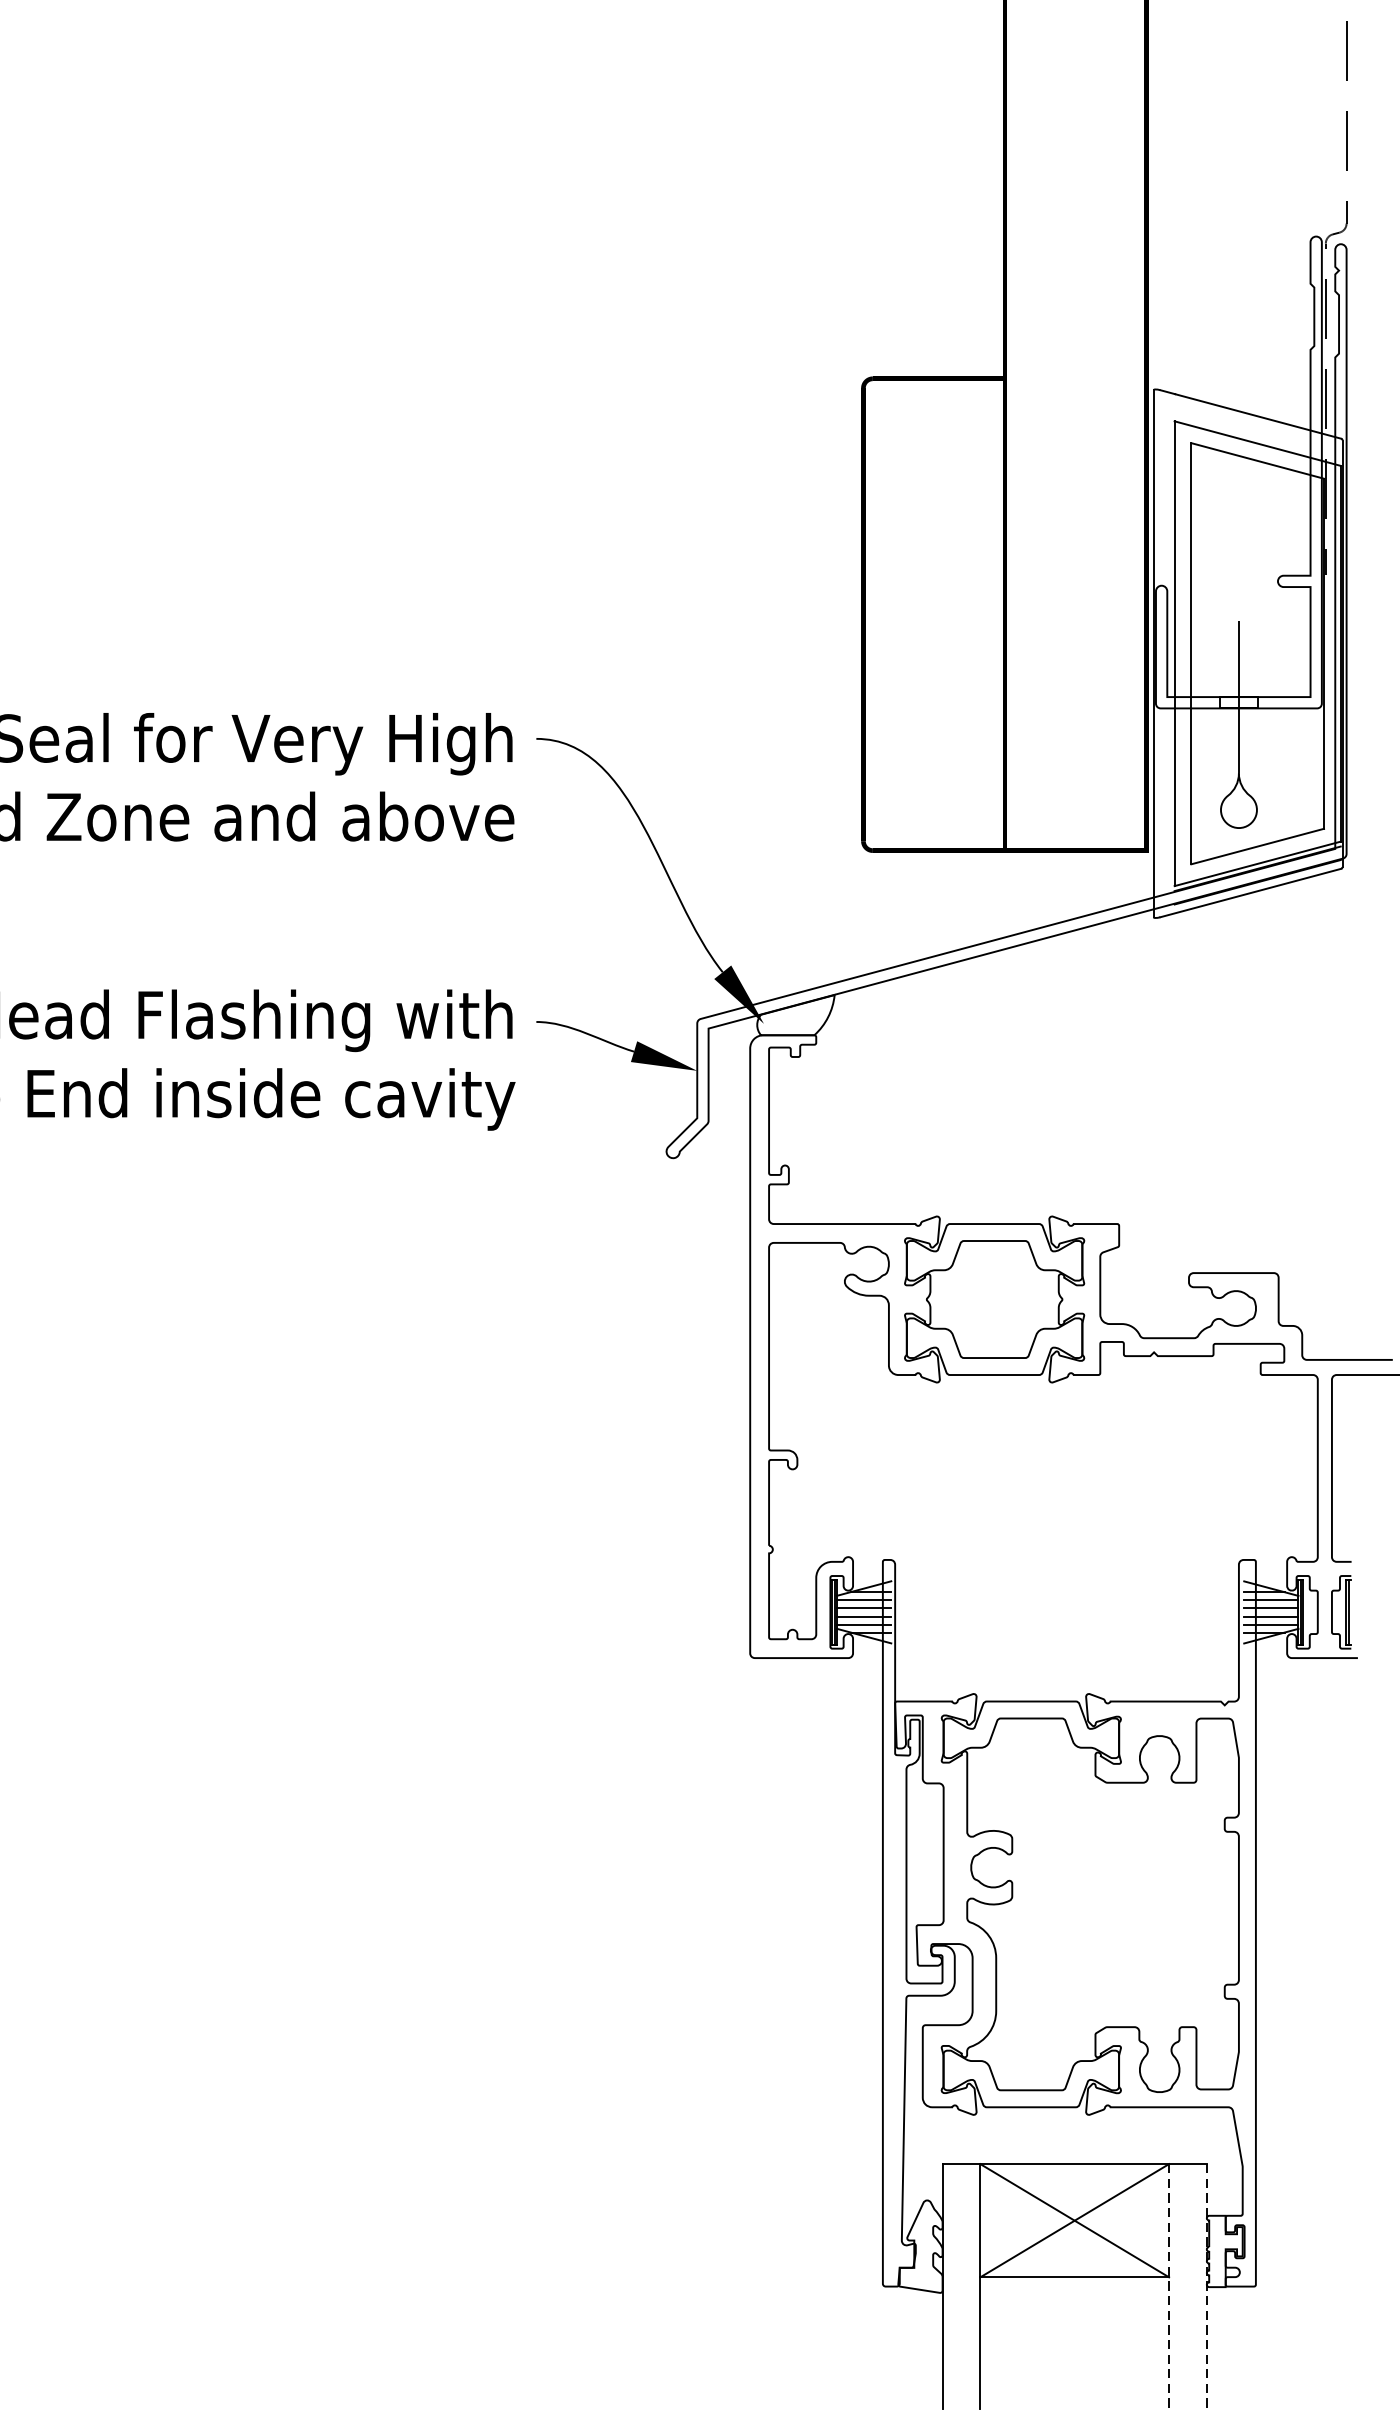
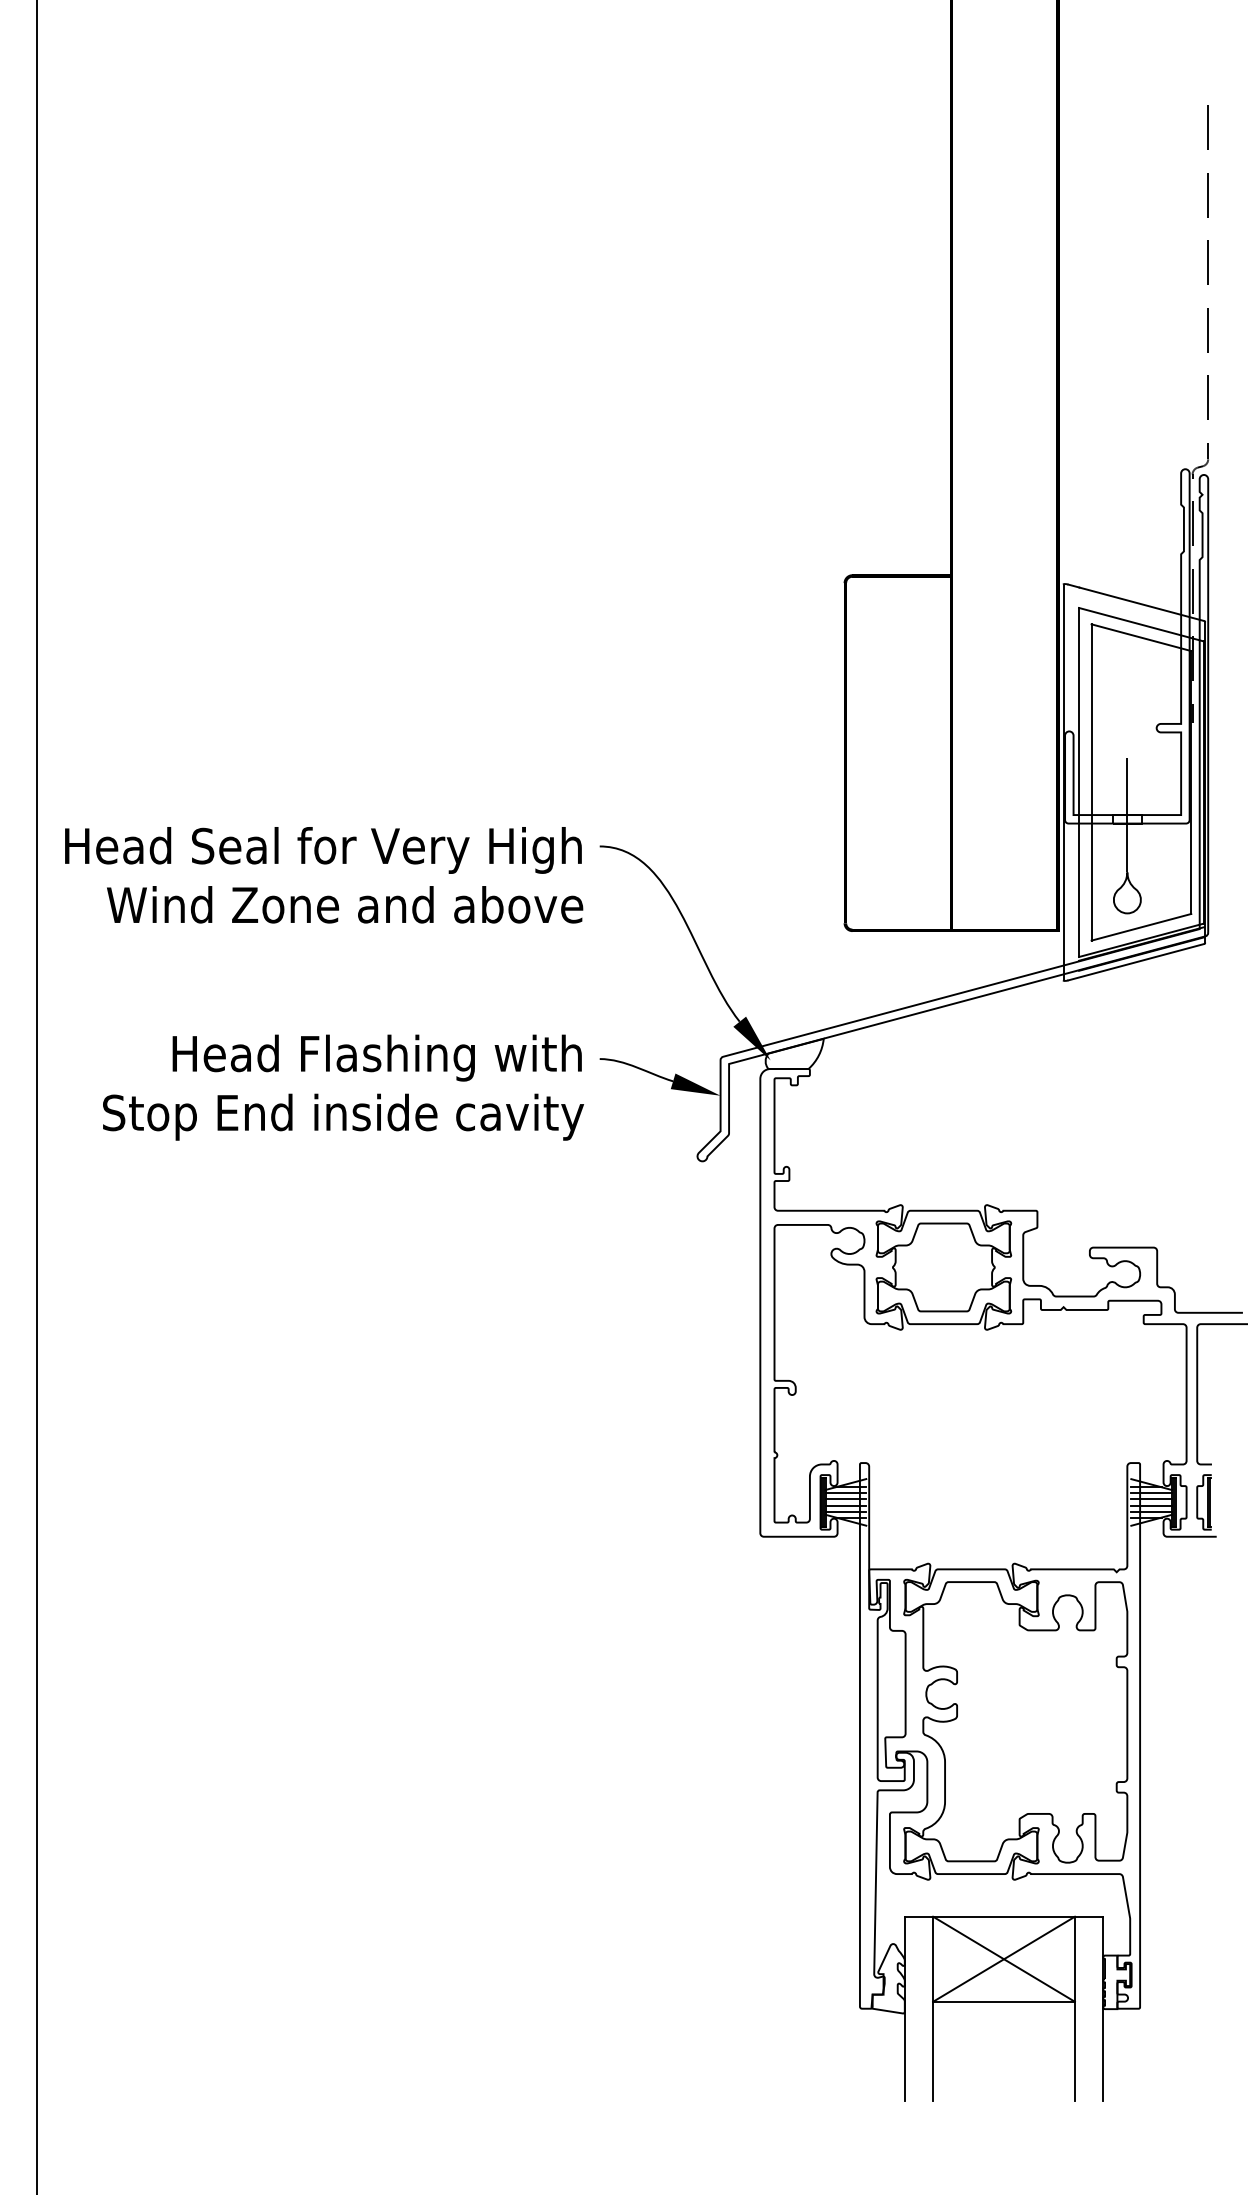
line: (1168, 2287) -> (1074, 2009), dashed -> solid
line: (1207, 2287) -> (1103, 2009), dashed -> solid

